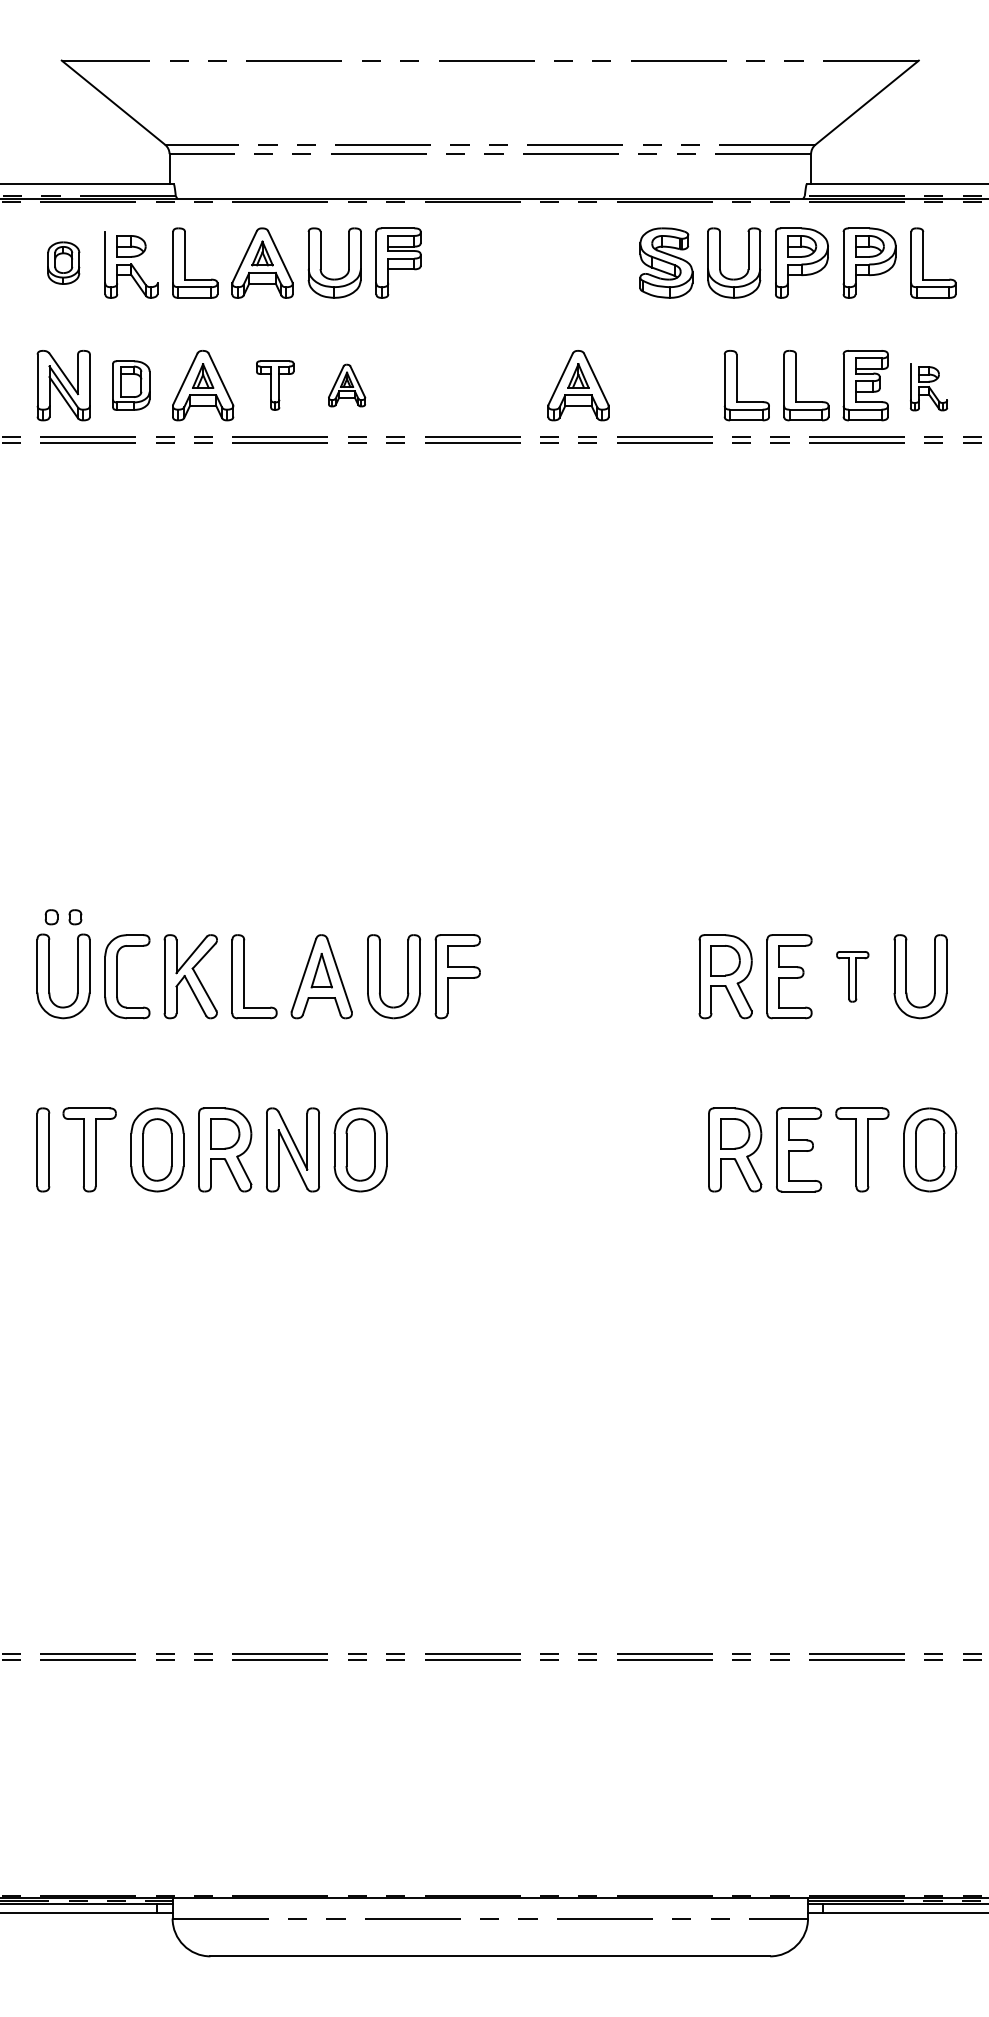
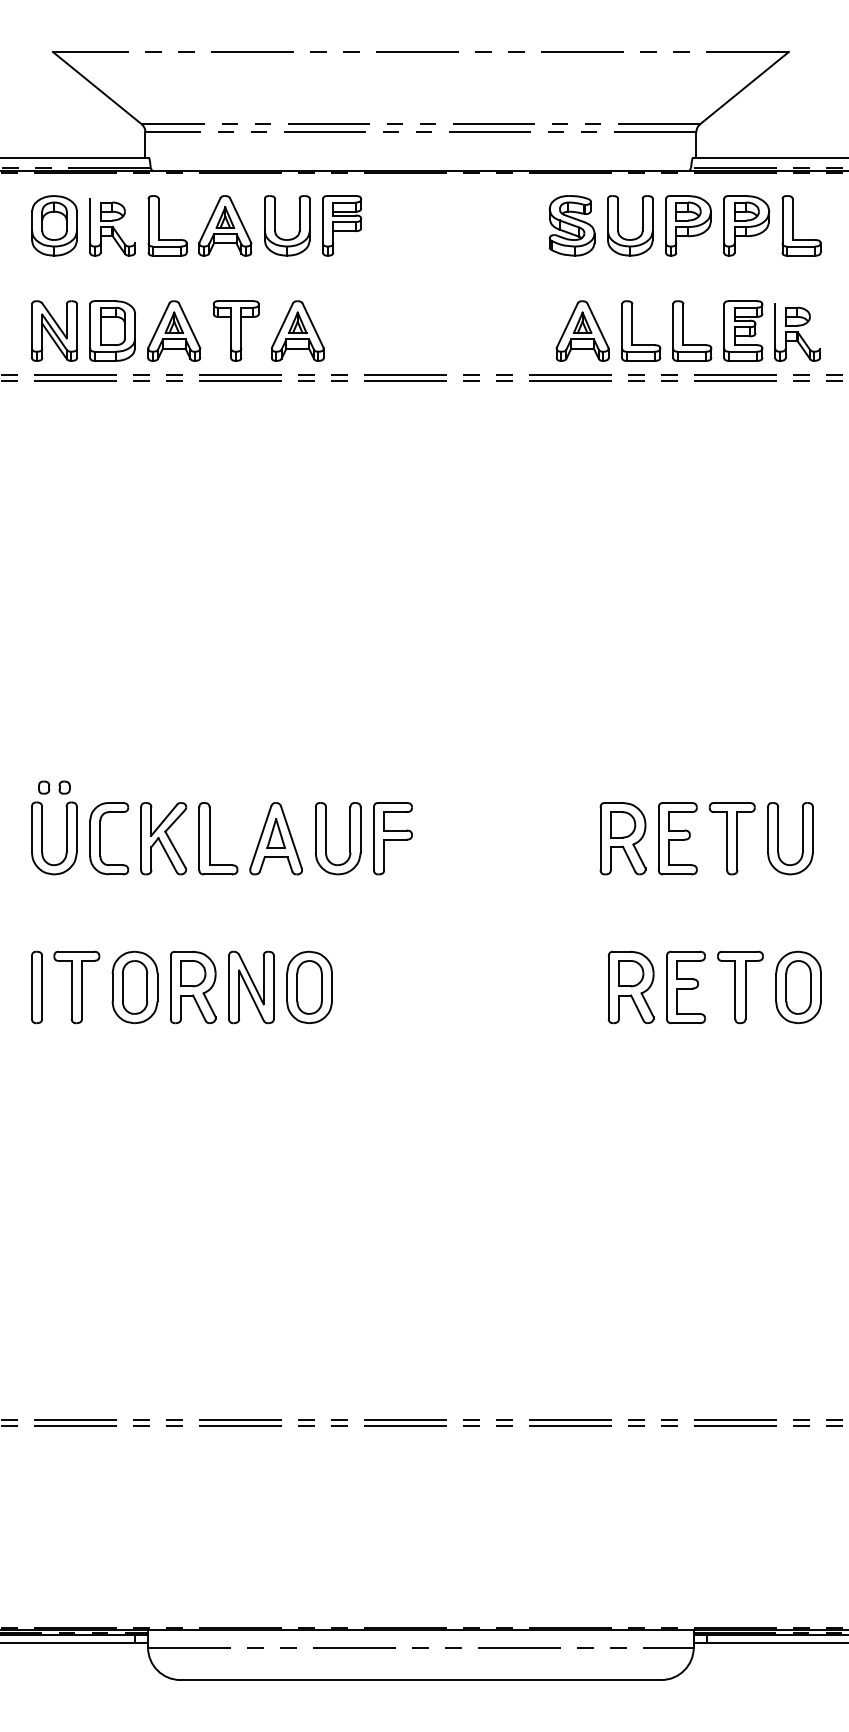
part: (63, 262) -> (54, 225), size x1.67
part: (131, 384) -> (112, 330), size x1.43
part: (274, 384) -> (235, 330), size x1.43
part: (346, 384) -> (297, 330), size x1.67
part: (578, 384) -> (582, 330), moved
part: (928, 387) -> (797, 332), size x1.43
part: (851, 976) -> (731, 838), size x1.67

